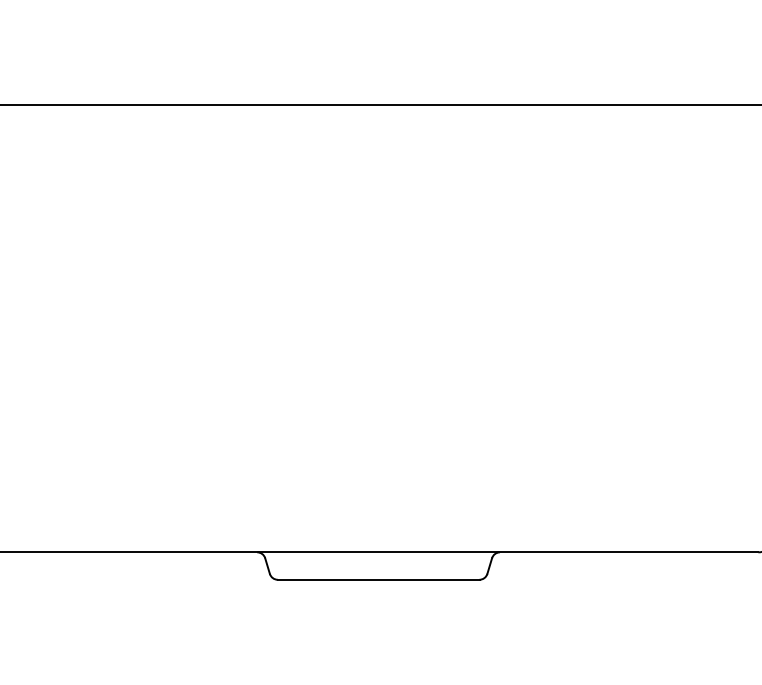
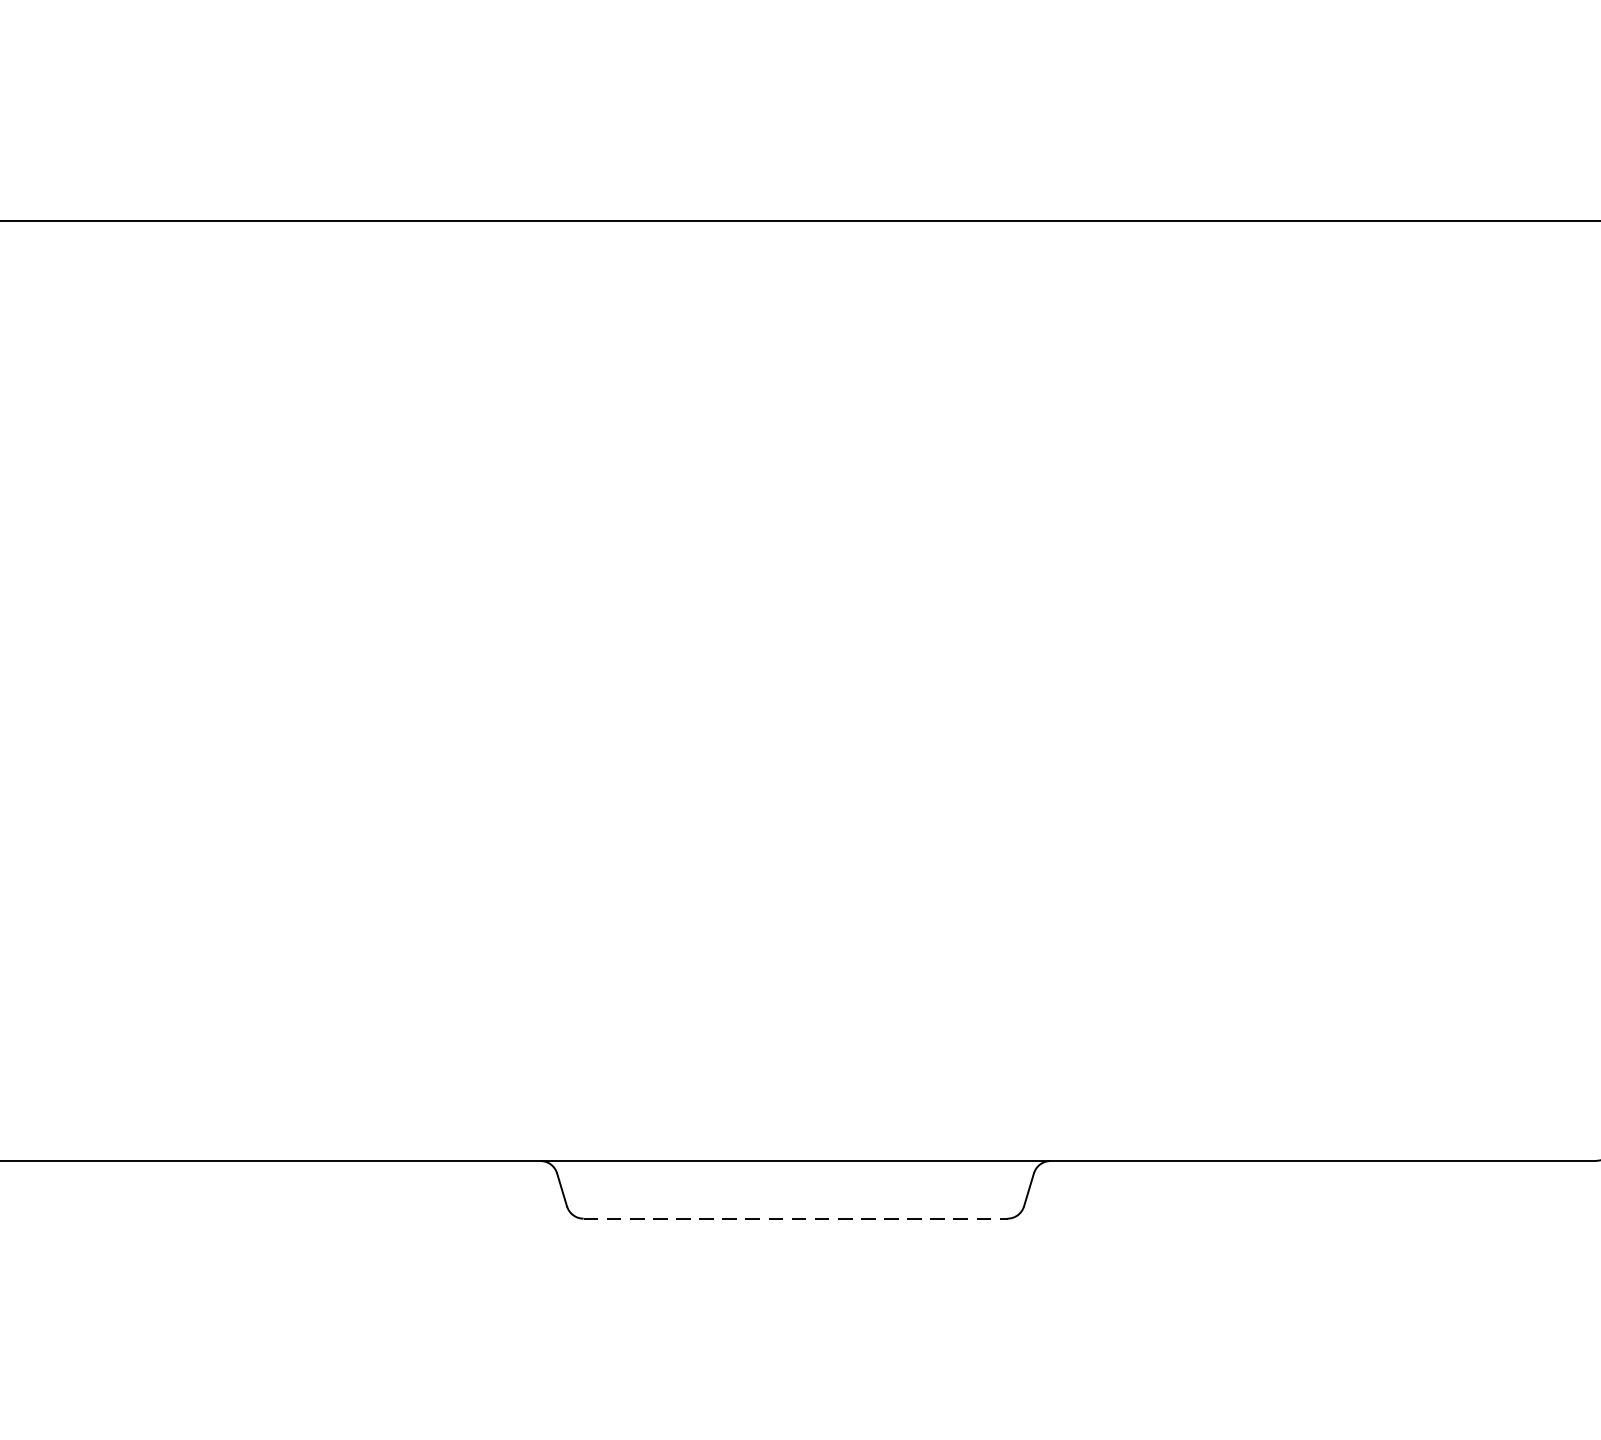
line: (378, 579) -> (795, 1218), solid -> dashed

